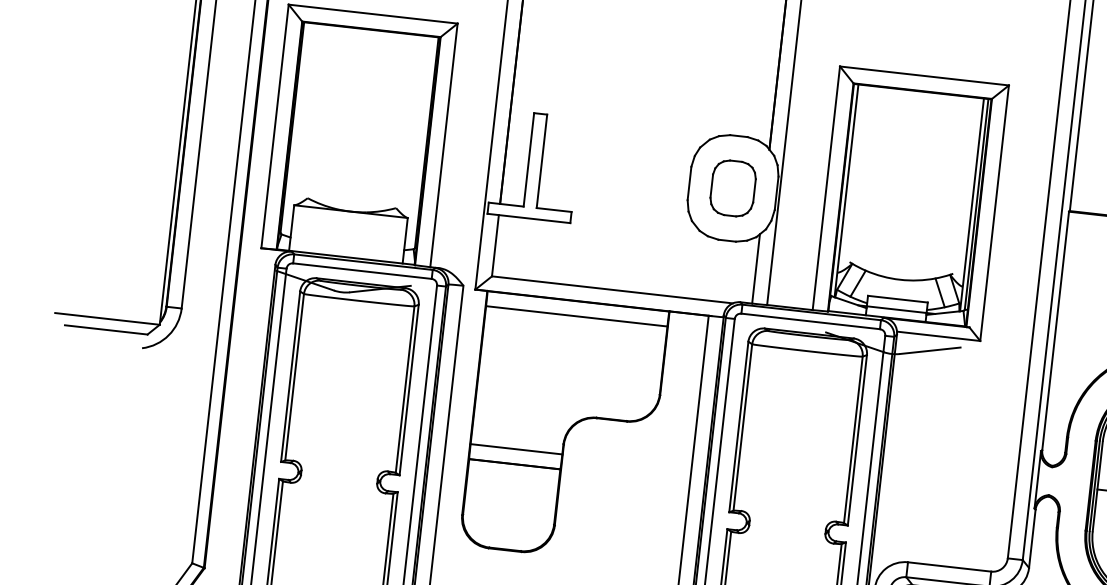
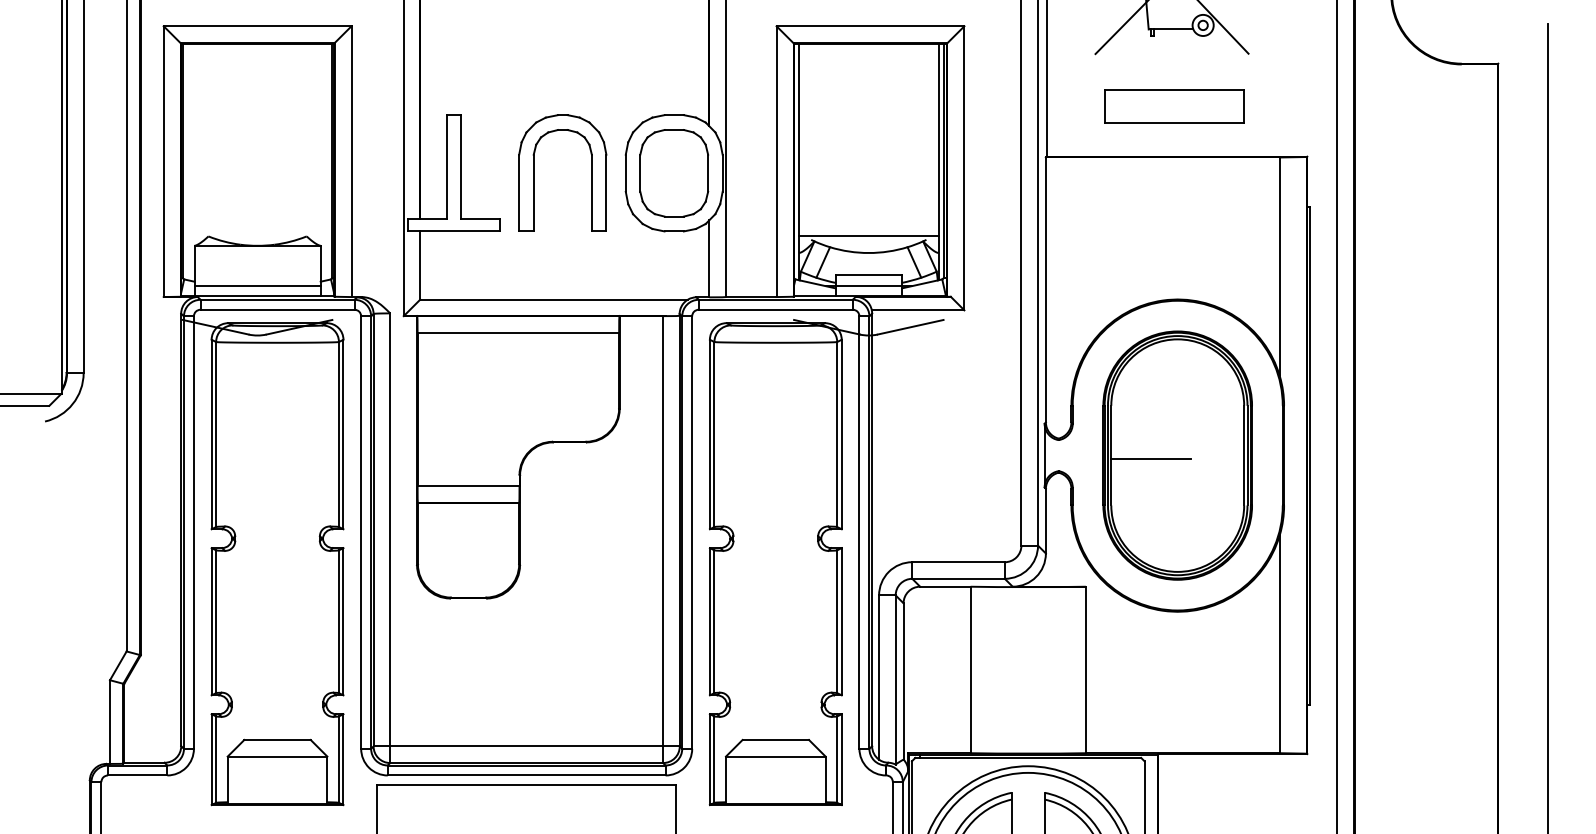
part: (607, 173) -> (534, 172), added
part: (733, 188) -> (674, 173), size x1.43
line: (346, 247) -> (257, 285), added
line: (901, 264) -> (868, 236), added

